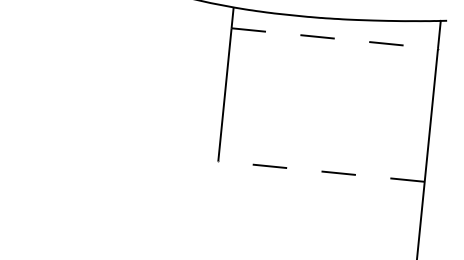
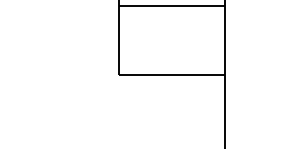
line: (335, 39) -> (172, 6), dashed -> solid
line: (320, 171) -> (171, 74), dashed -> solid

